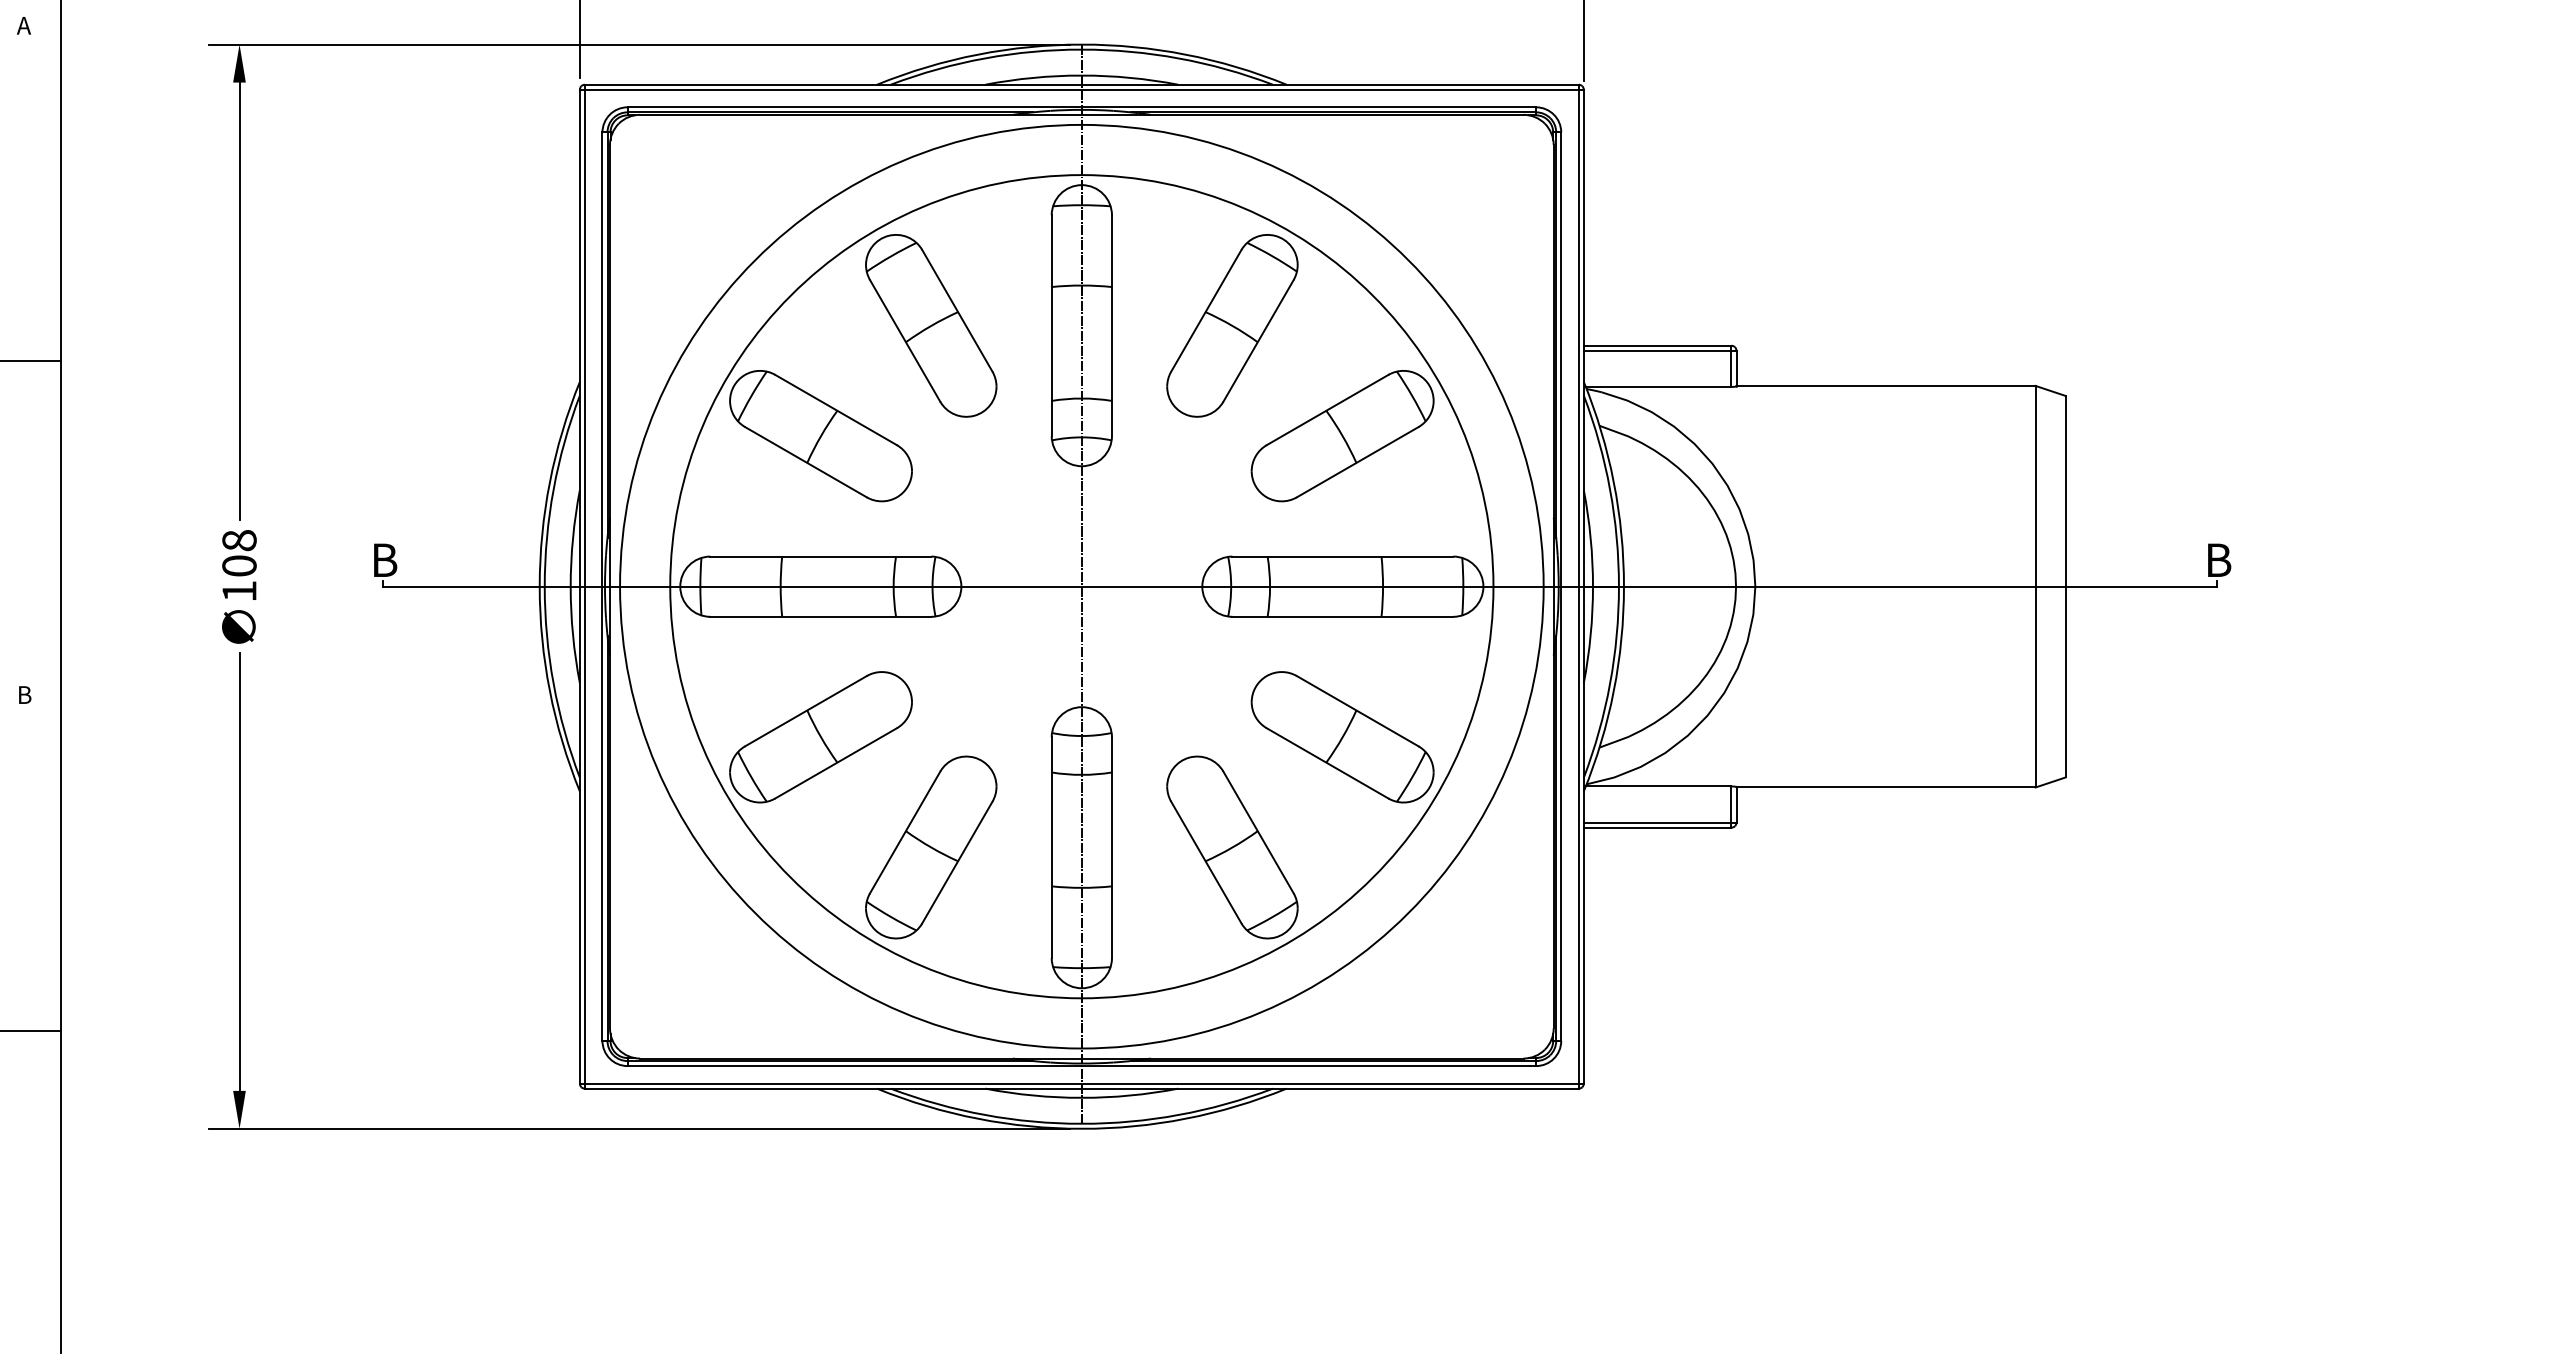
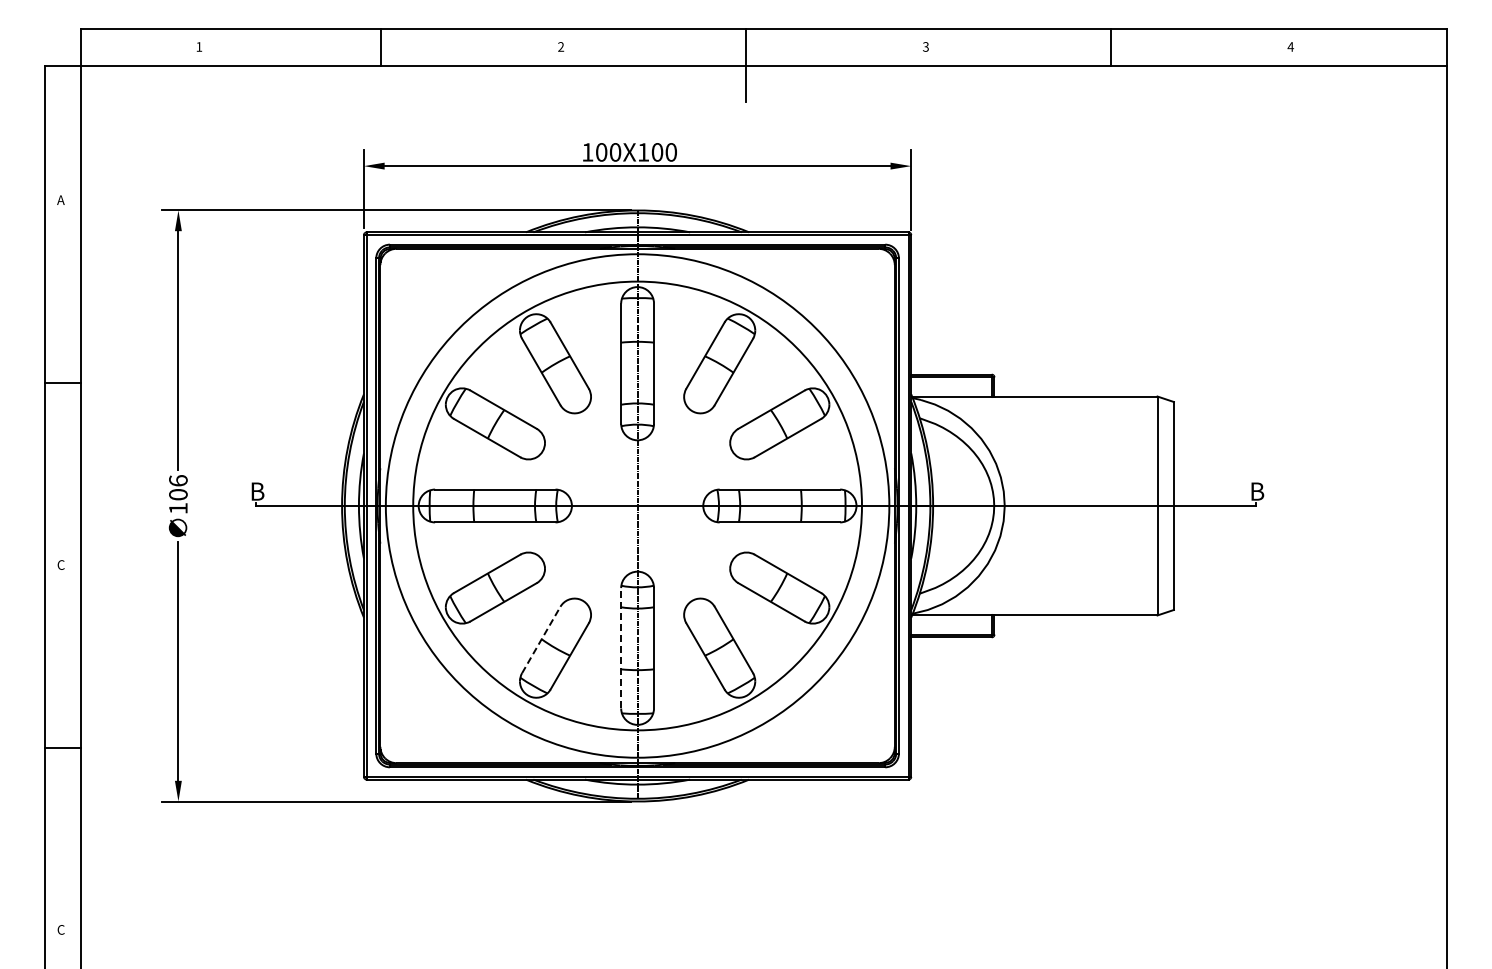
text: (239, 539) -> (178, 480), 108 -> 106
text: (23, 694) -> (60, 564), B -> C
line: (905, 831) -> (541, 639), solid -> dashed
line: (1052, 846) -> (621, 647), solid -> dashed

